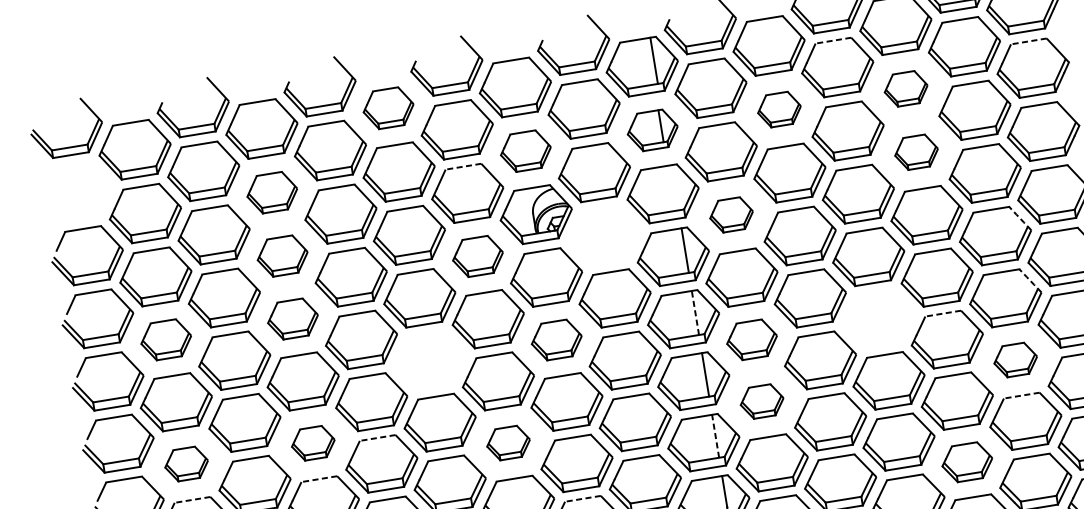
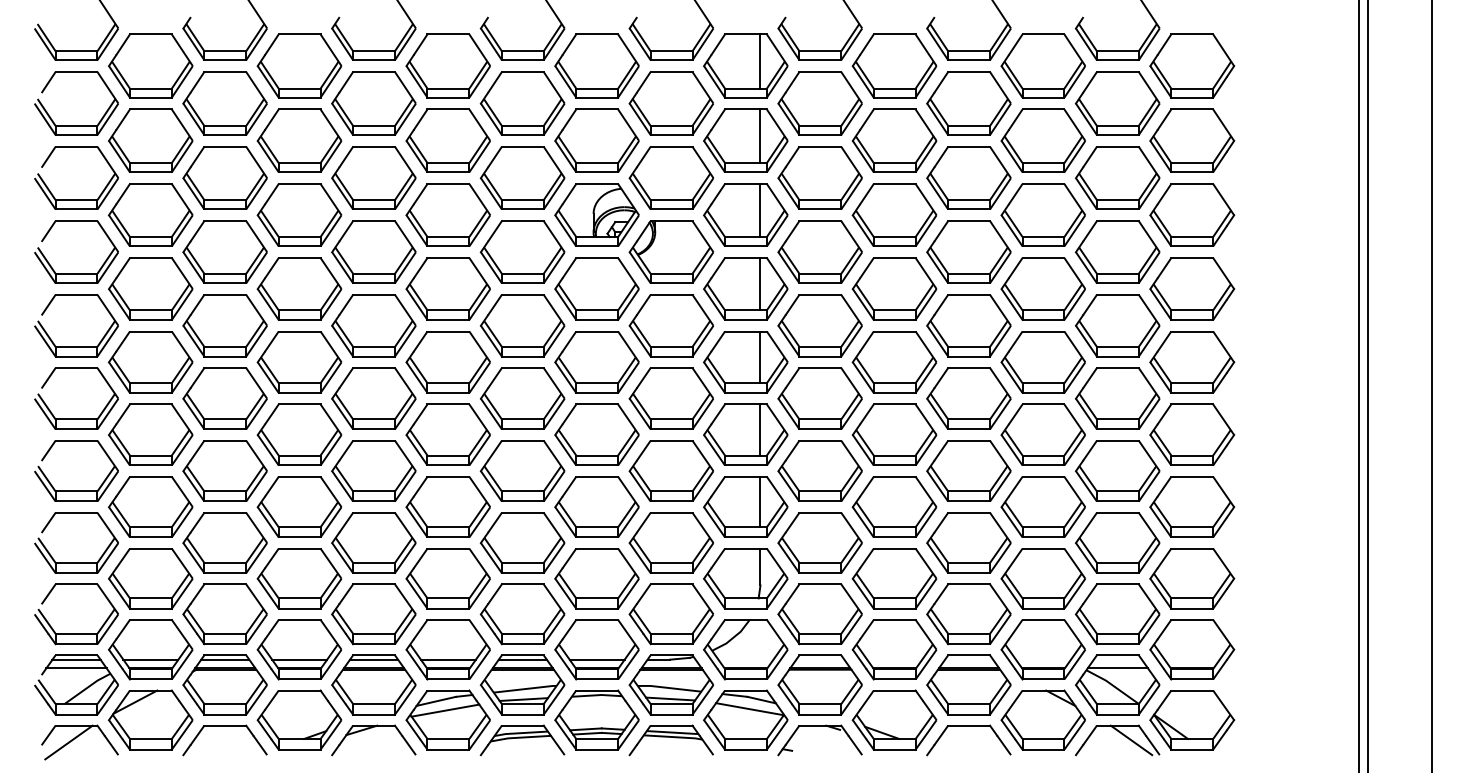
line: (833, 41) -> (969, 72), dashed -> solid
line: (1029, 41) -> (1192, 109), dashed -> solid
part: (905, 88) -> (1042, 140), size x1.67
part: (387, 107) -> (447, 65), size x1.43
part: (779, 109) -> (894, 140), size x1.67
part: (652, 130) -> (745, 140), size x1.43
part: (525, 151) -> (596, 140), size x1.43
part: (915, 151) -> (1042, 214), size x1.67
line: (463, 166) -> (522, 146), dashed -> solid
line: (674, 187) -> (760, 210), added
part: (272, 192) -> (299, 140), size x1.43
part: (80, 210) -> (76, 125), added
part: (730, 214) -> (819, 251), size x1.67
line: (1020, 217) -> (1149, 309), dashed -> solid
part: (603, 235) -> (670, 251), added
part: (282, 255) -> (299, 214), size x1.43
part: (477, 255) -> (522, 251), size x1.43
line: (1030, 280) -> (1149, 383), dashed -> solid
line: (695, 313) -> (760, 357), dashed -> solid
line: (943, 313) -> (1043, 404), dashed -> solid
part: (292, 318) -> (299, 288), size x1.43
part: (878, 319) -> (968, 398), added
part: (165, 339) -> (150, 288), size x1.43
part: (751, 339) -> (819, 398), size x1.43
part: (556, 340) -> (596, 362), size x1.43
part: (1015, 359) -> (1117, 470), size x1.67
part: (429, 361) -> (447, 362), added
line: (1021, 395) -> (1117, 512), dashed -> solid
part: (761, 401) -> (819, 470), size x1.67
line: (715, 435) -> (760, 501), dashed -> solid
line: (378, 437) -> (374, 440), dashed -> solid
part: (508, 442) -> (522, 470), size x1.67
part: (313, 443) -> (299, 434), size x1.67
part: (966, 462) -> (1042, 578), size x1.43
part: (186, 463) -> (150, 434), size x1.67
line: (319, 478) -> (299, 476), dashed -> solid
line: (583, 498) -> (597, 548), dashed -> solid
line: (192, 499) -> (150, 476), dashed -> solid

